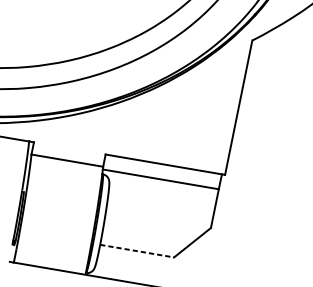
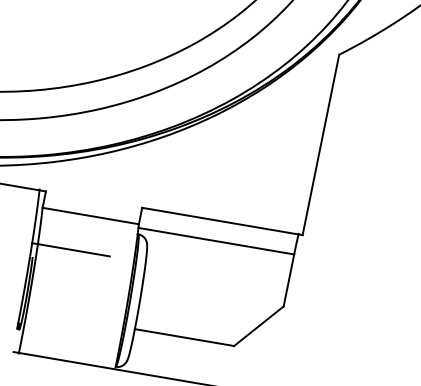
line: (52, 185) -> (70, 249), added
line: (137, 251) -> (184, 337), dashed -> solid

